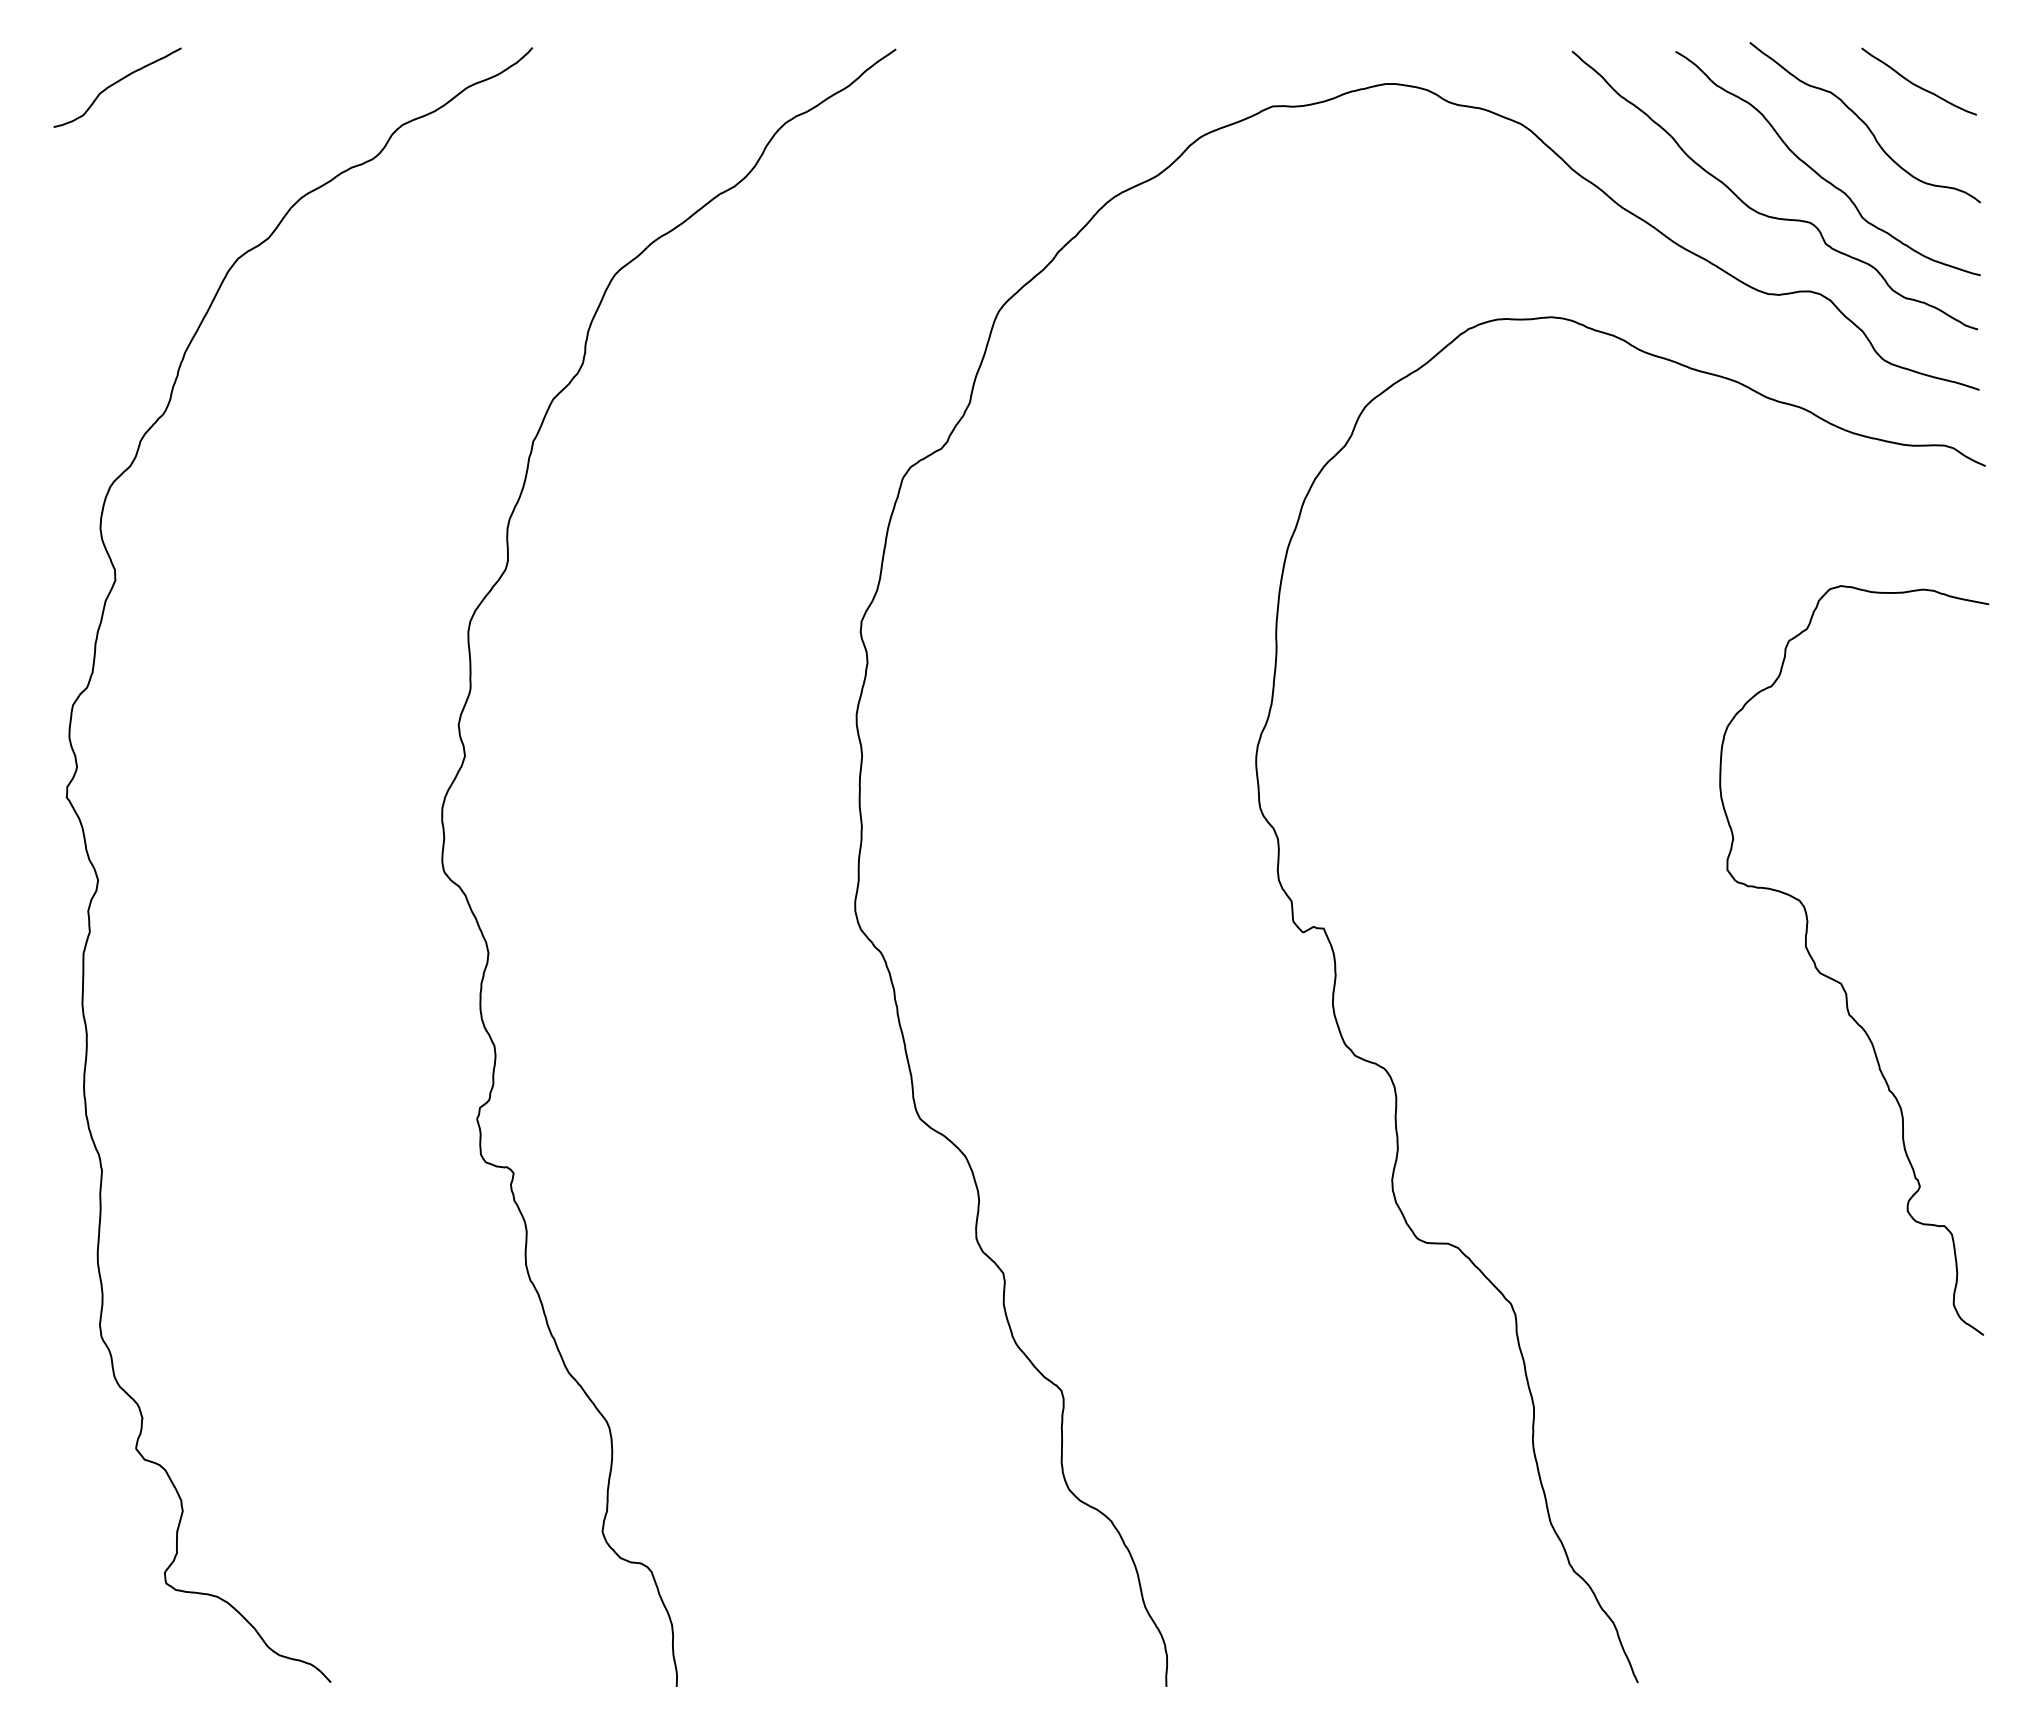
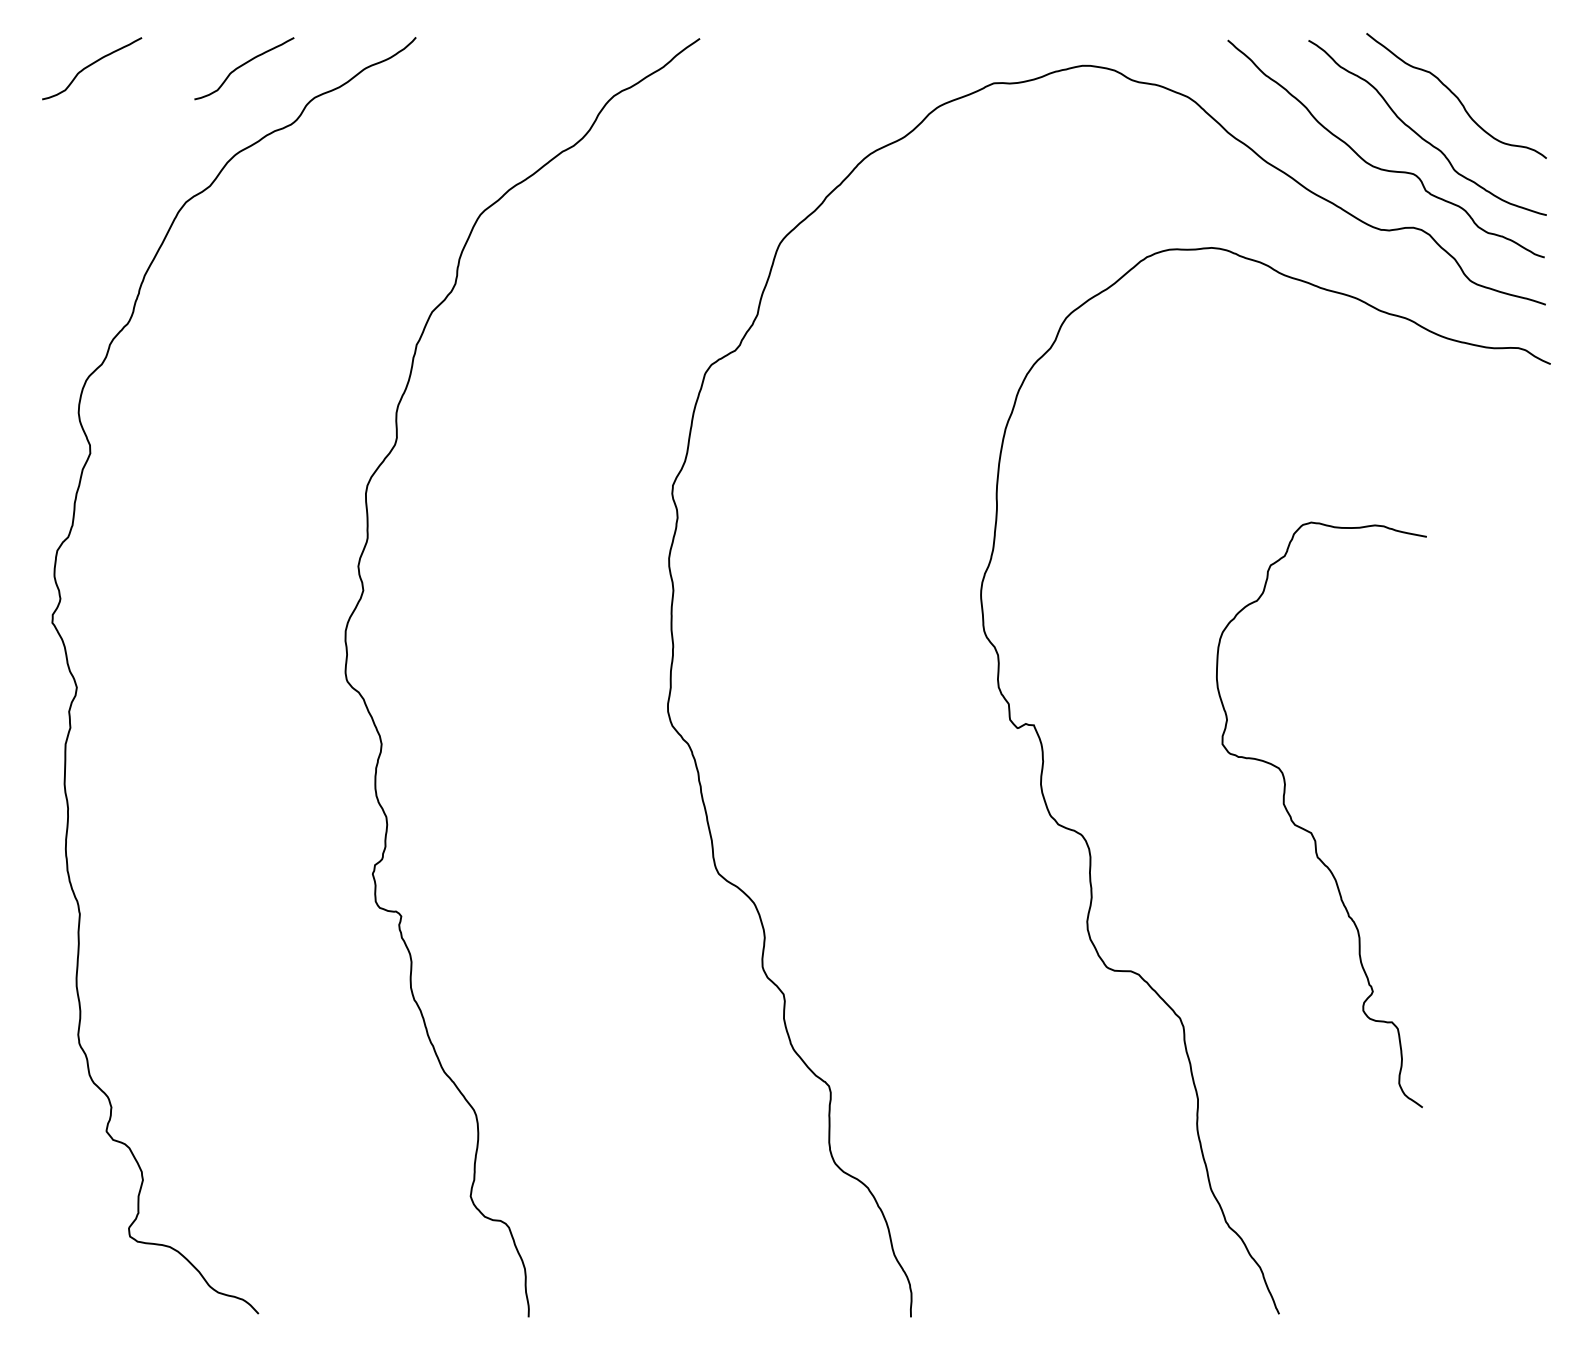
curve: (310, 84) -> (242, 66), added
curve: (1916, 84) -> (1496, 66), removed
curve: (1841, 982) -> (1311, 832), moved

